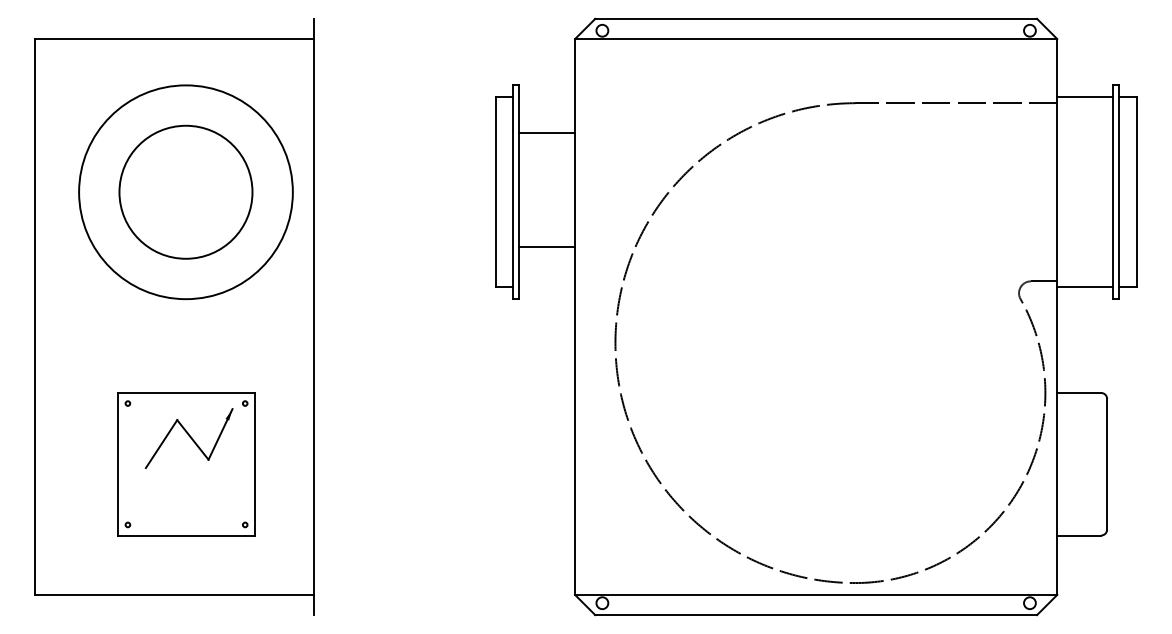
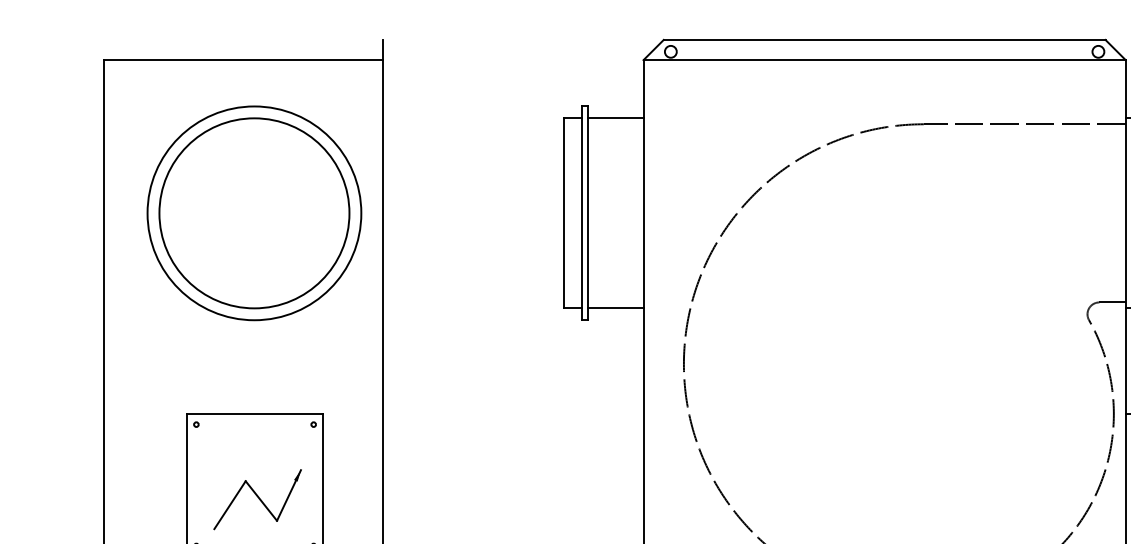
line: (547, 133) -> (615, 118), moved
circle: (185, 192) -> (253, 213), size x1.43
line: (547, 247) -> (615, 308), moved
part: (188, 438) -> (256, 499), moved

